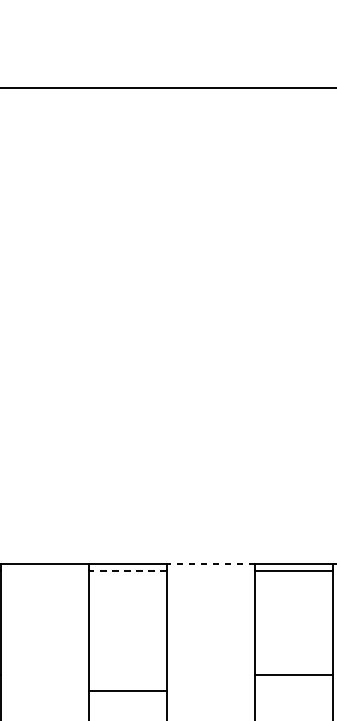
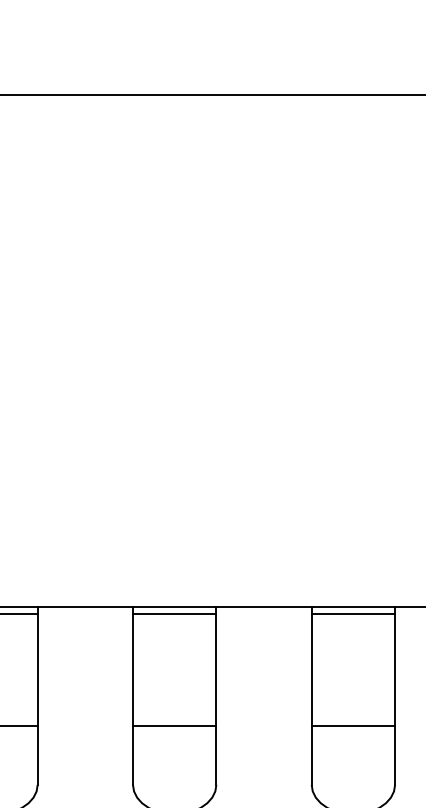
line: (211, 564) -> (264, 607), dashed -> solid
line: (127, 570) -> (174, 614), dashed -> solid
line: (127, 691) -> (174, 726), moved

